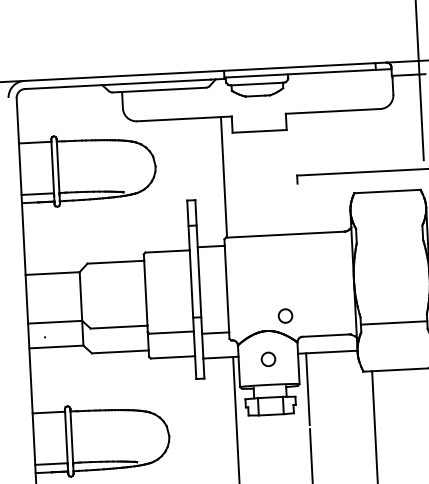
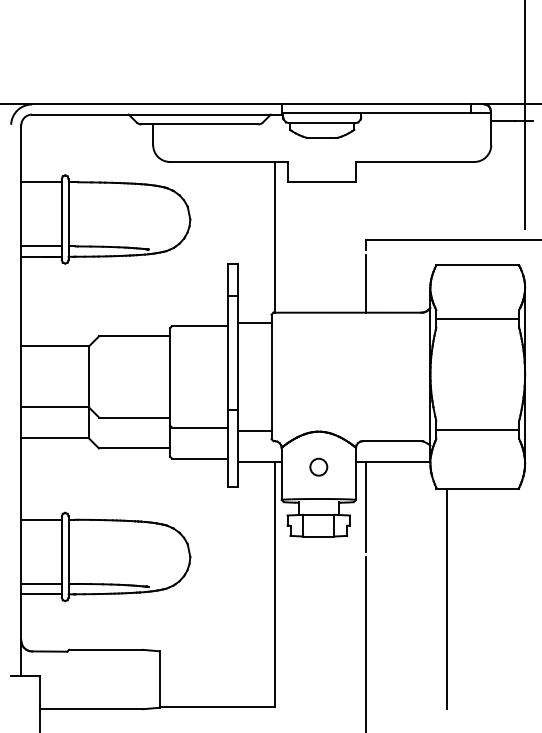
line: (299, 210) -> (366, 283), added
line: (389, 234) -> (477, 318), added
circle: (285, 315) -> (342, 413), removed

